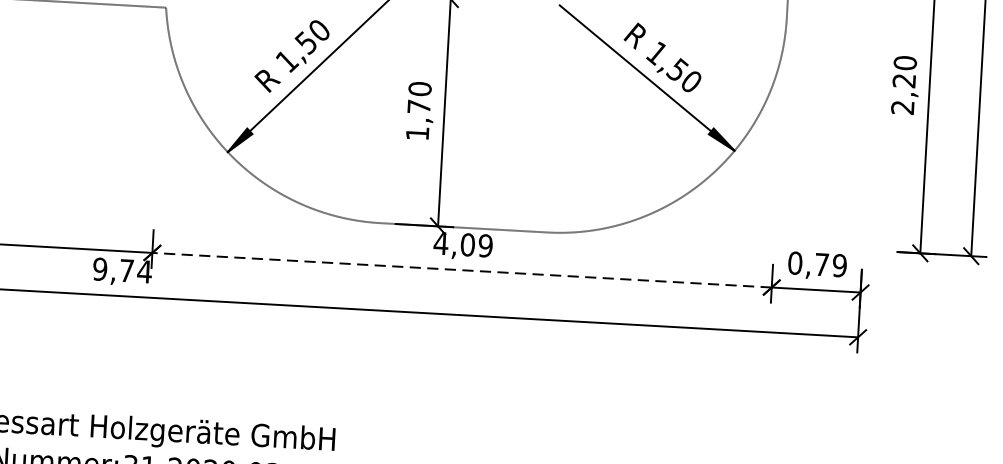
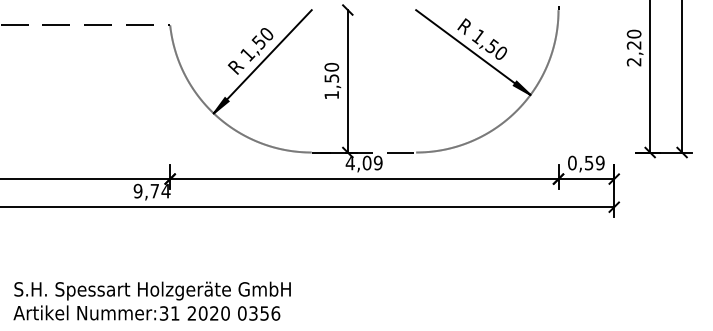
text: (418, 106) -> (331, 78), 1,70 -> 1,50
text: (822, 265) -> (589, 163), 0,79 -> 0,59
line: (460, 270) -> (363, 179), dashed -> solid

